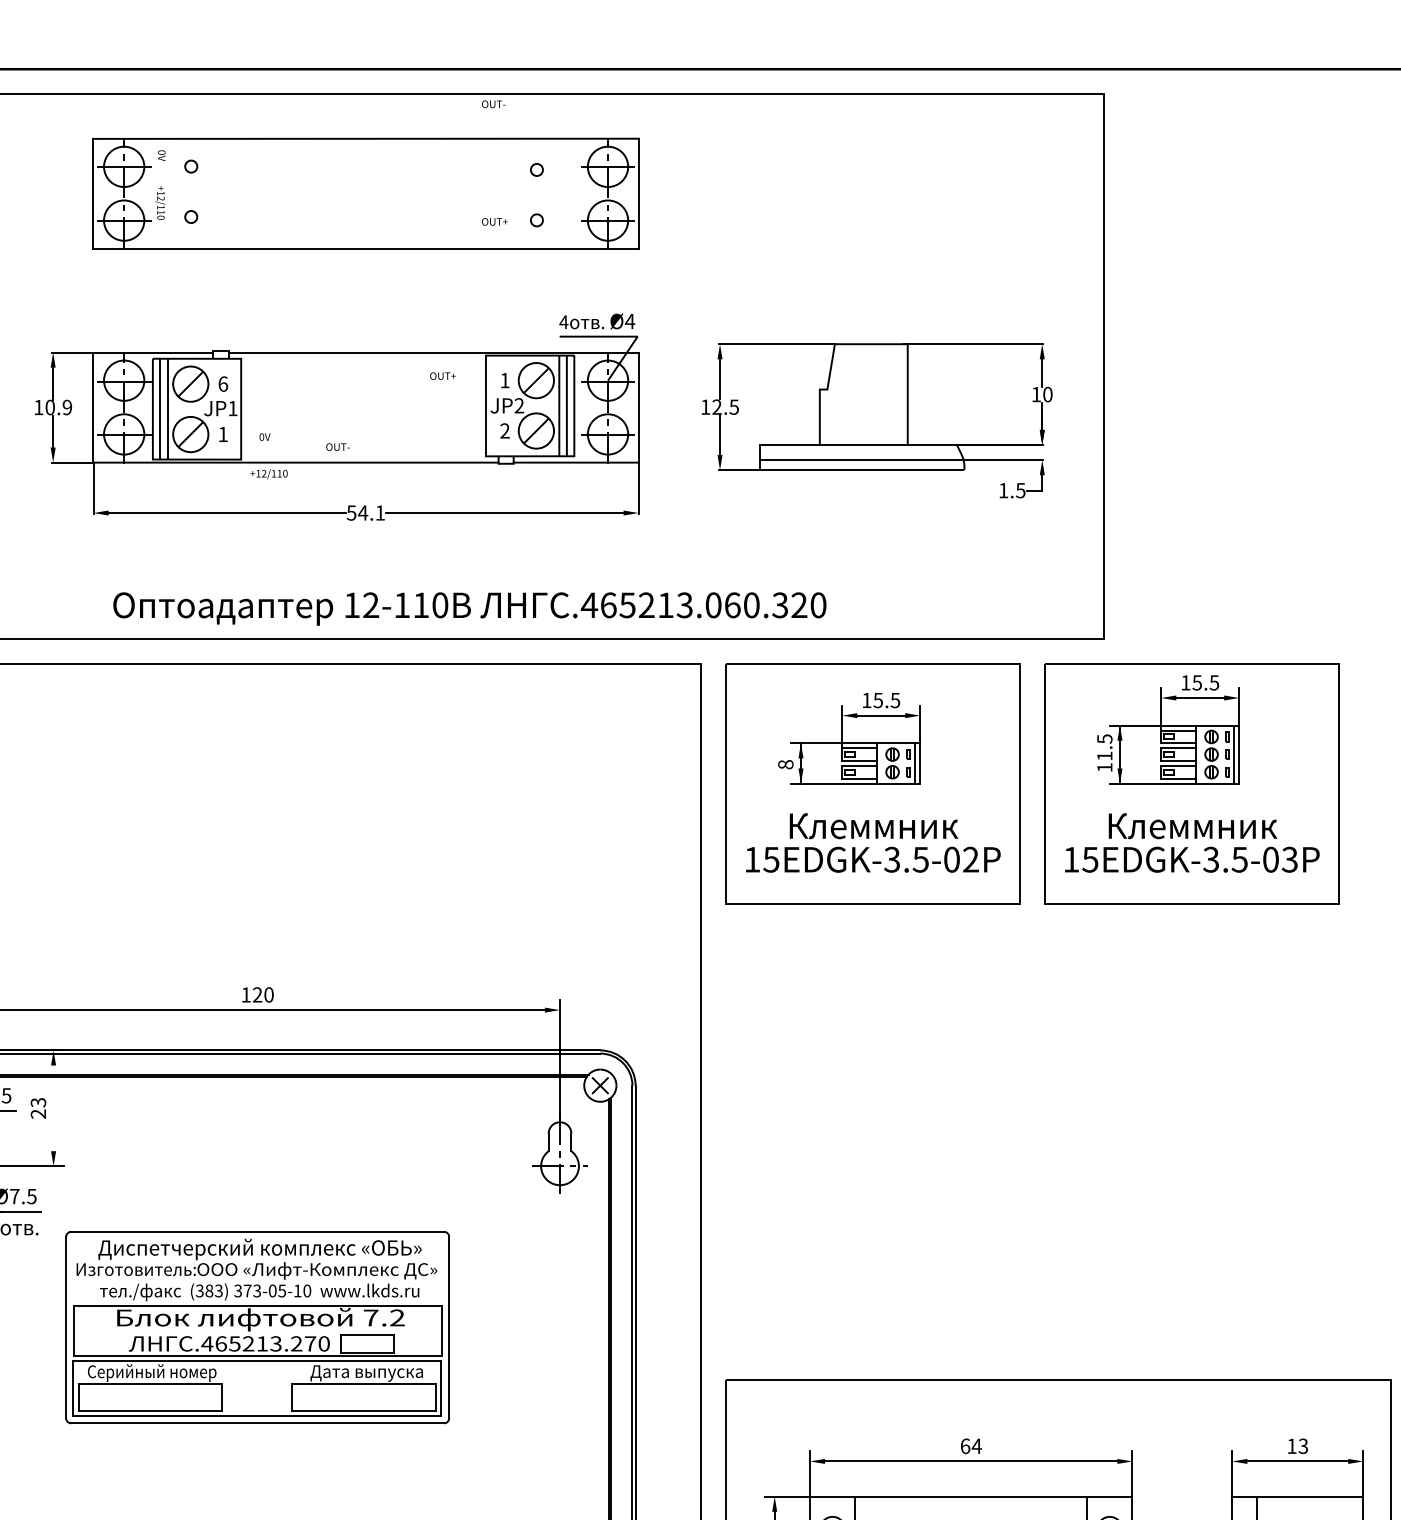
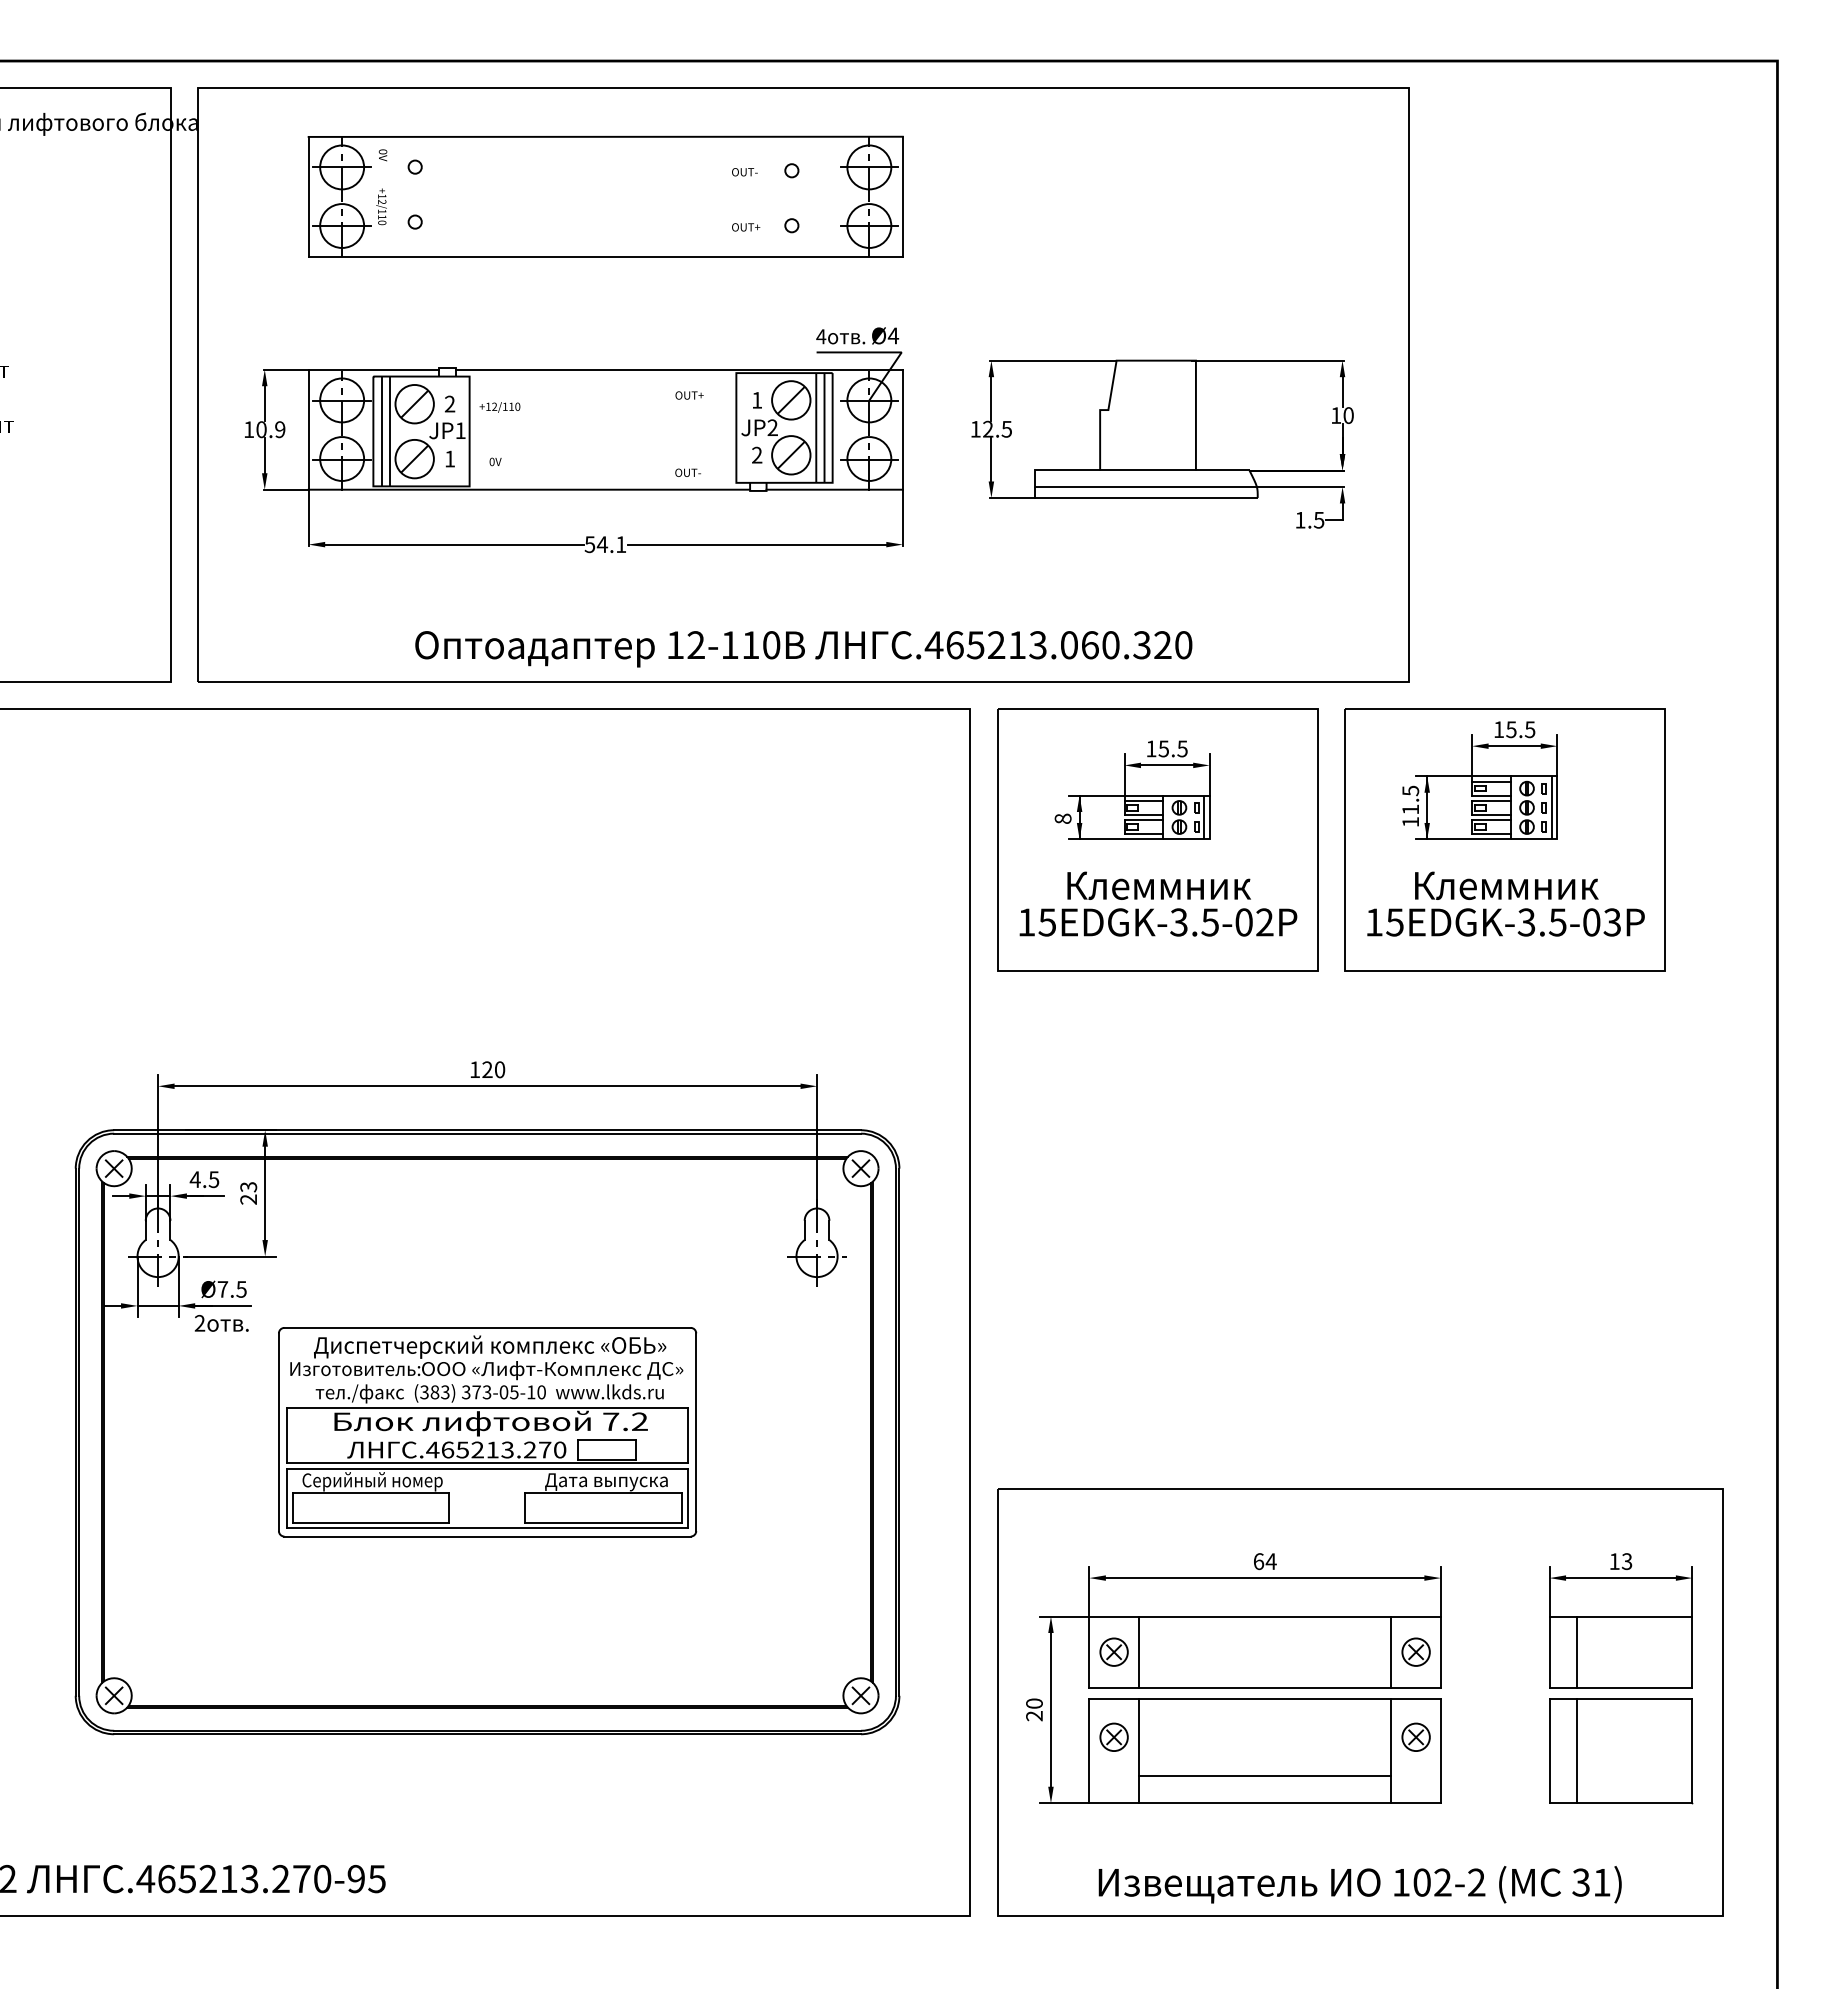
text: (493, 104) -> (744, 172), moved
text: (222, 383) -> (449, 403), 6 -> 2
text: (337, 446) -> (687, 472), moved
text: (268, 474) -> (499, 407), moved
text: (469, 609) -> (803, 649), moved
line: (53, 1108) -> (265, 1193), added

